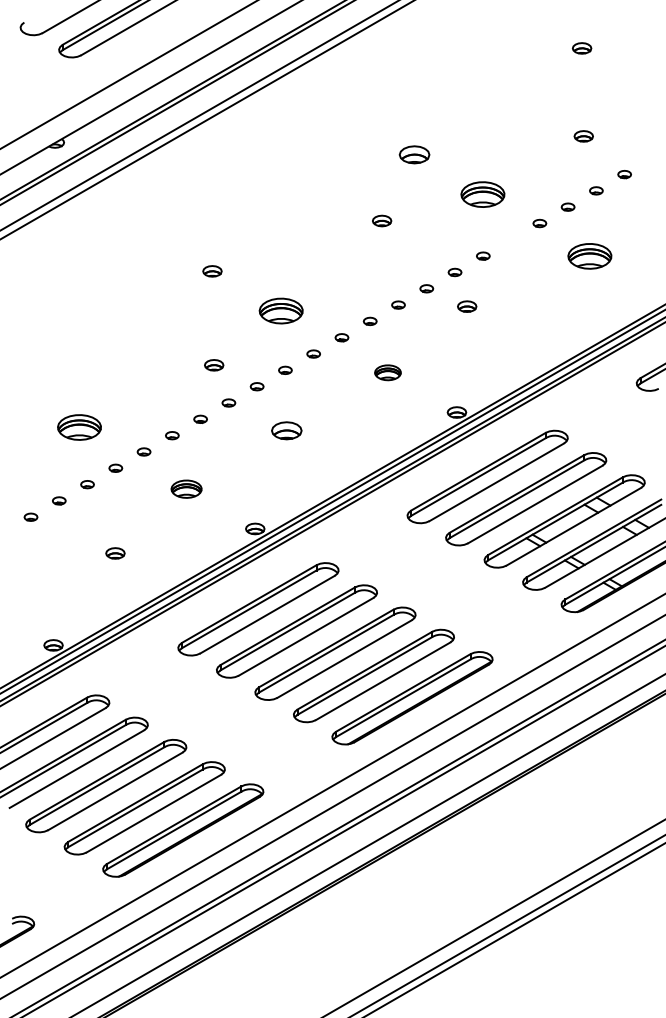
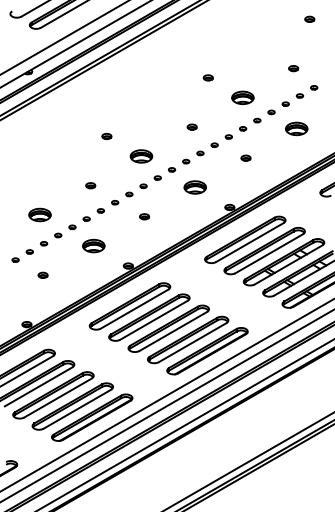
part: (581, 46) -> (309, 18), moved
part: (412, 154) -> (207, 77), size x0.62
part: (380, 219) -> (191, 126), moved
part: (511, 239) -> (257, 120), added
part: (466, 305) -> (245, 157), moved
part: (213, 364) -> (90, 185), moved
part: (386, 372) -> (194, 187), size x1.67
part: (287, 430) -> (144, 216), size x0.62
part: (185, 488) -> (93, 245), size x1.43
part: (114, 551) -> (42, 274), moved

